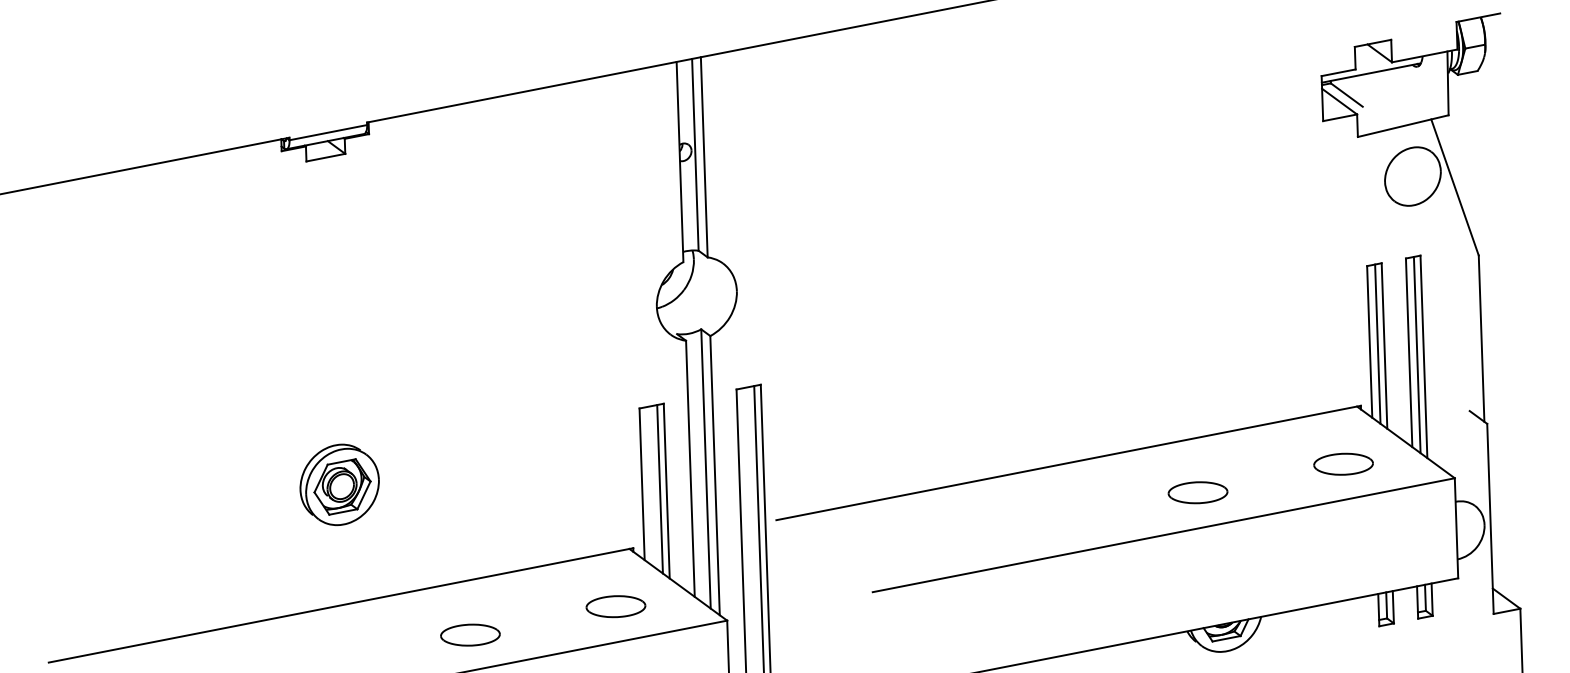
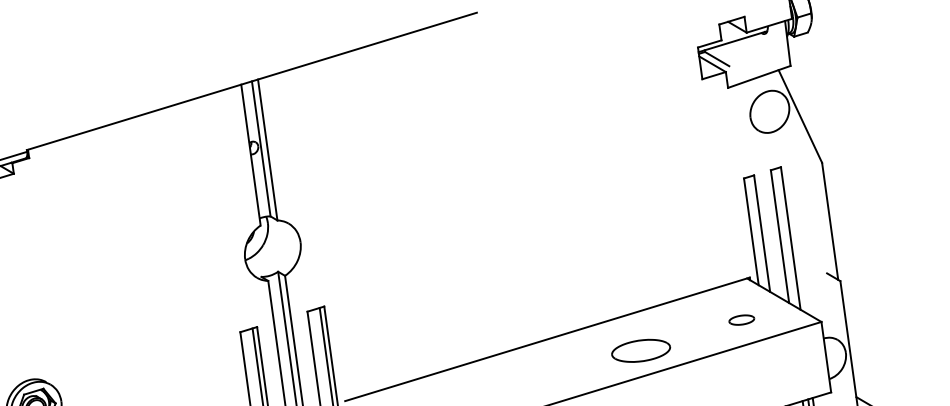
line: (1377, 343) -> (756, 232), removed
line: (1416, 354) -> (785, 237), removed
part: (1343, 463) -> (741, 319), size x0.6
part: (1197, 492) -> (640, 350), size x1.4

